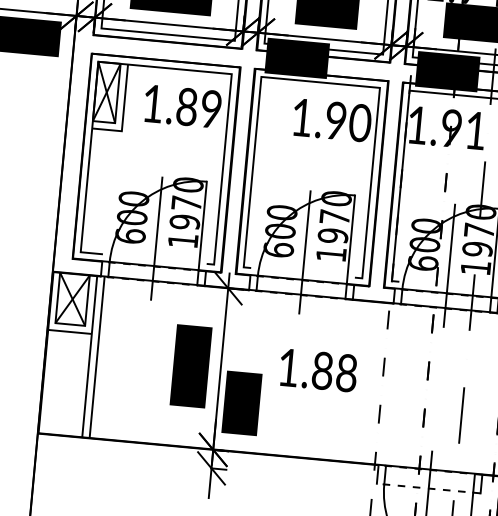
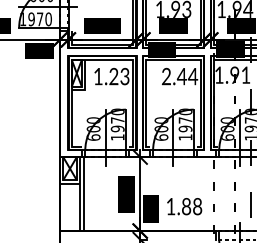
text: (199, 107) -> (119, 76), 1.89 -> 1.23
text: (330, 120) -> (179, 76), 1.90 -> 2.44
text: (318, 370) -> (184, 206), moved

